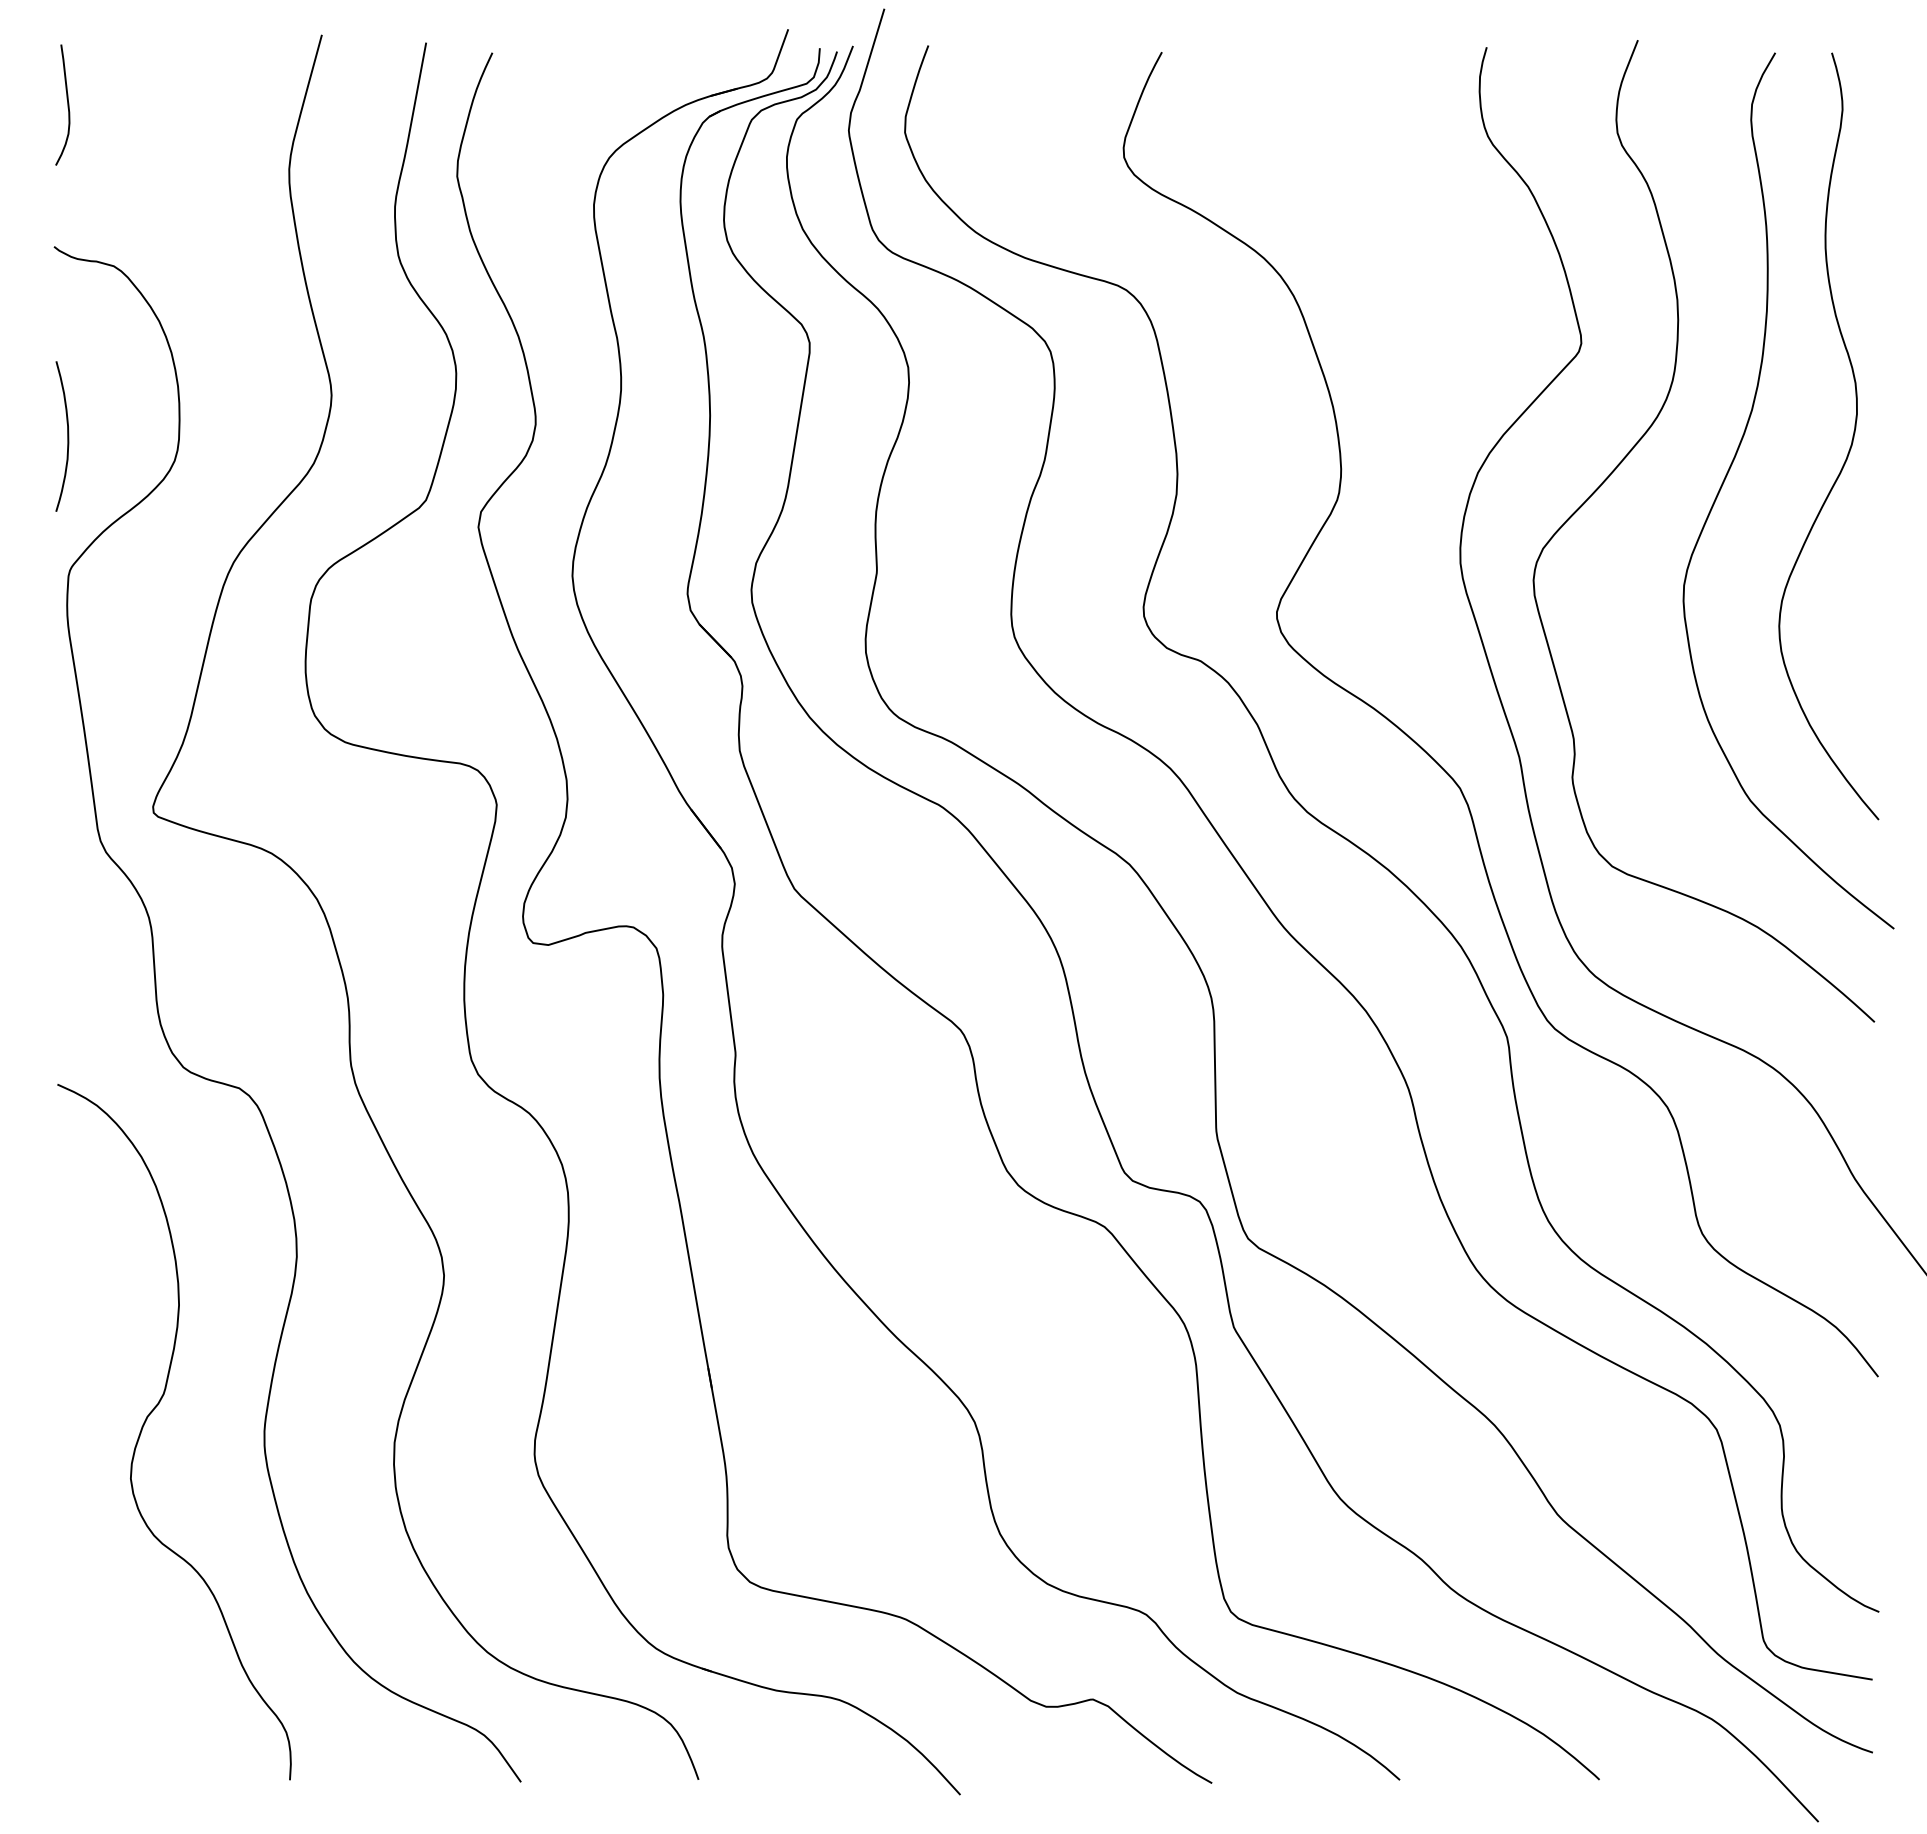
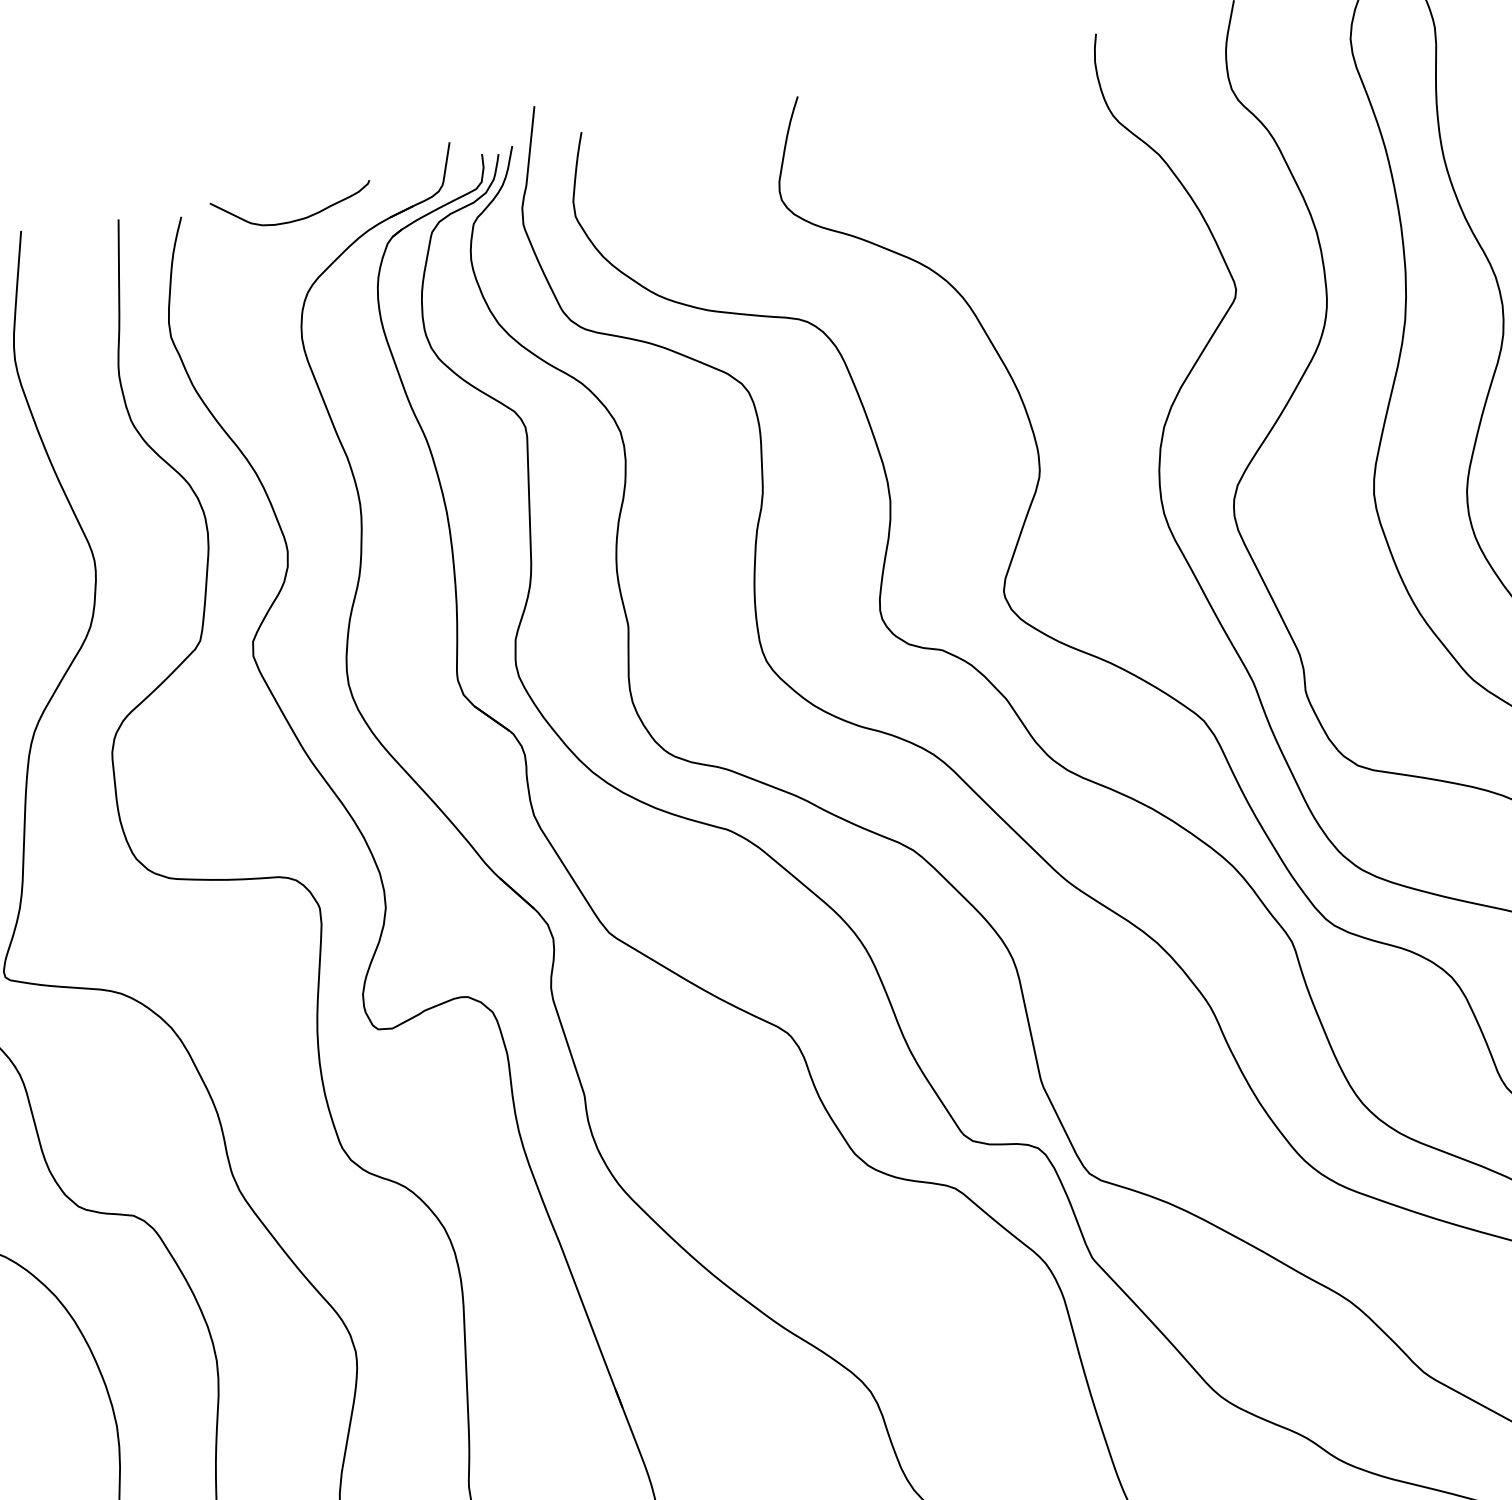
curve: (610, 79) -> (294, 220), added

